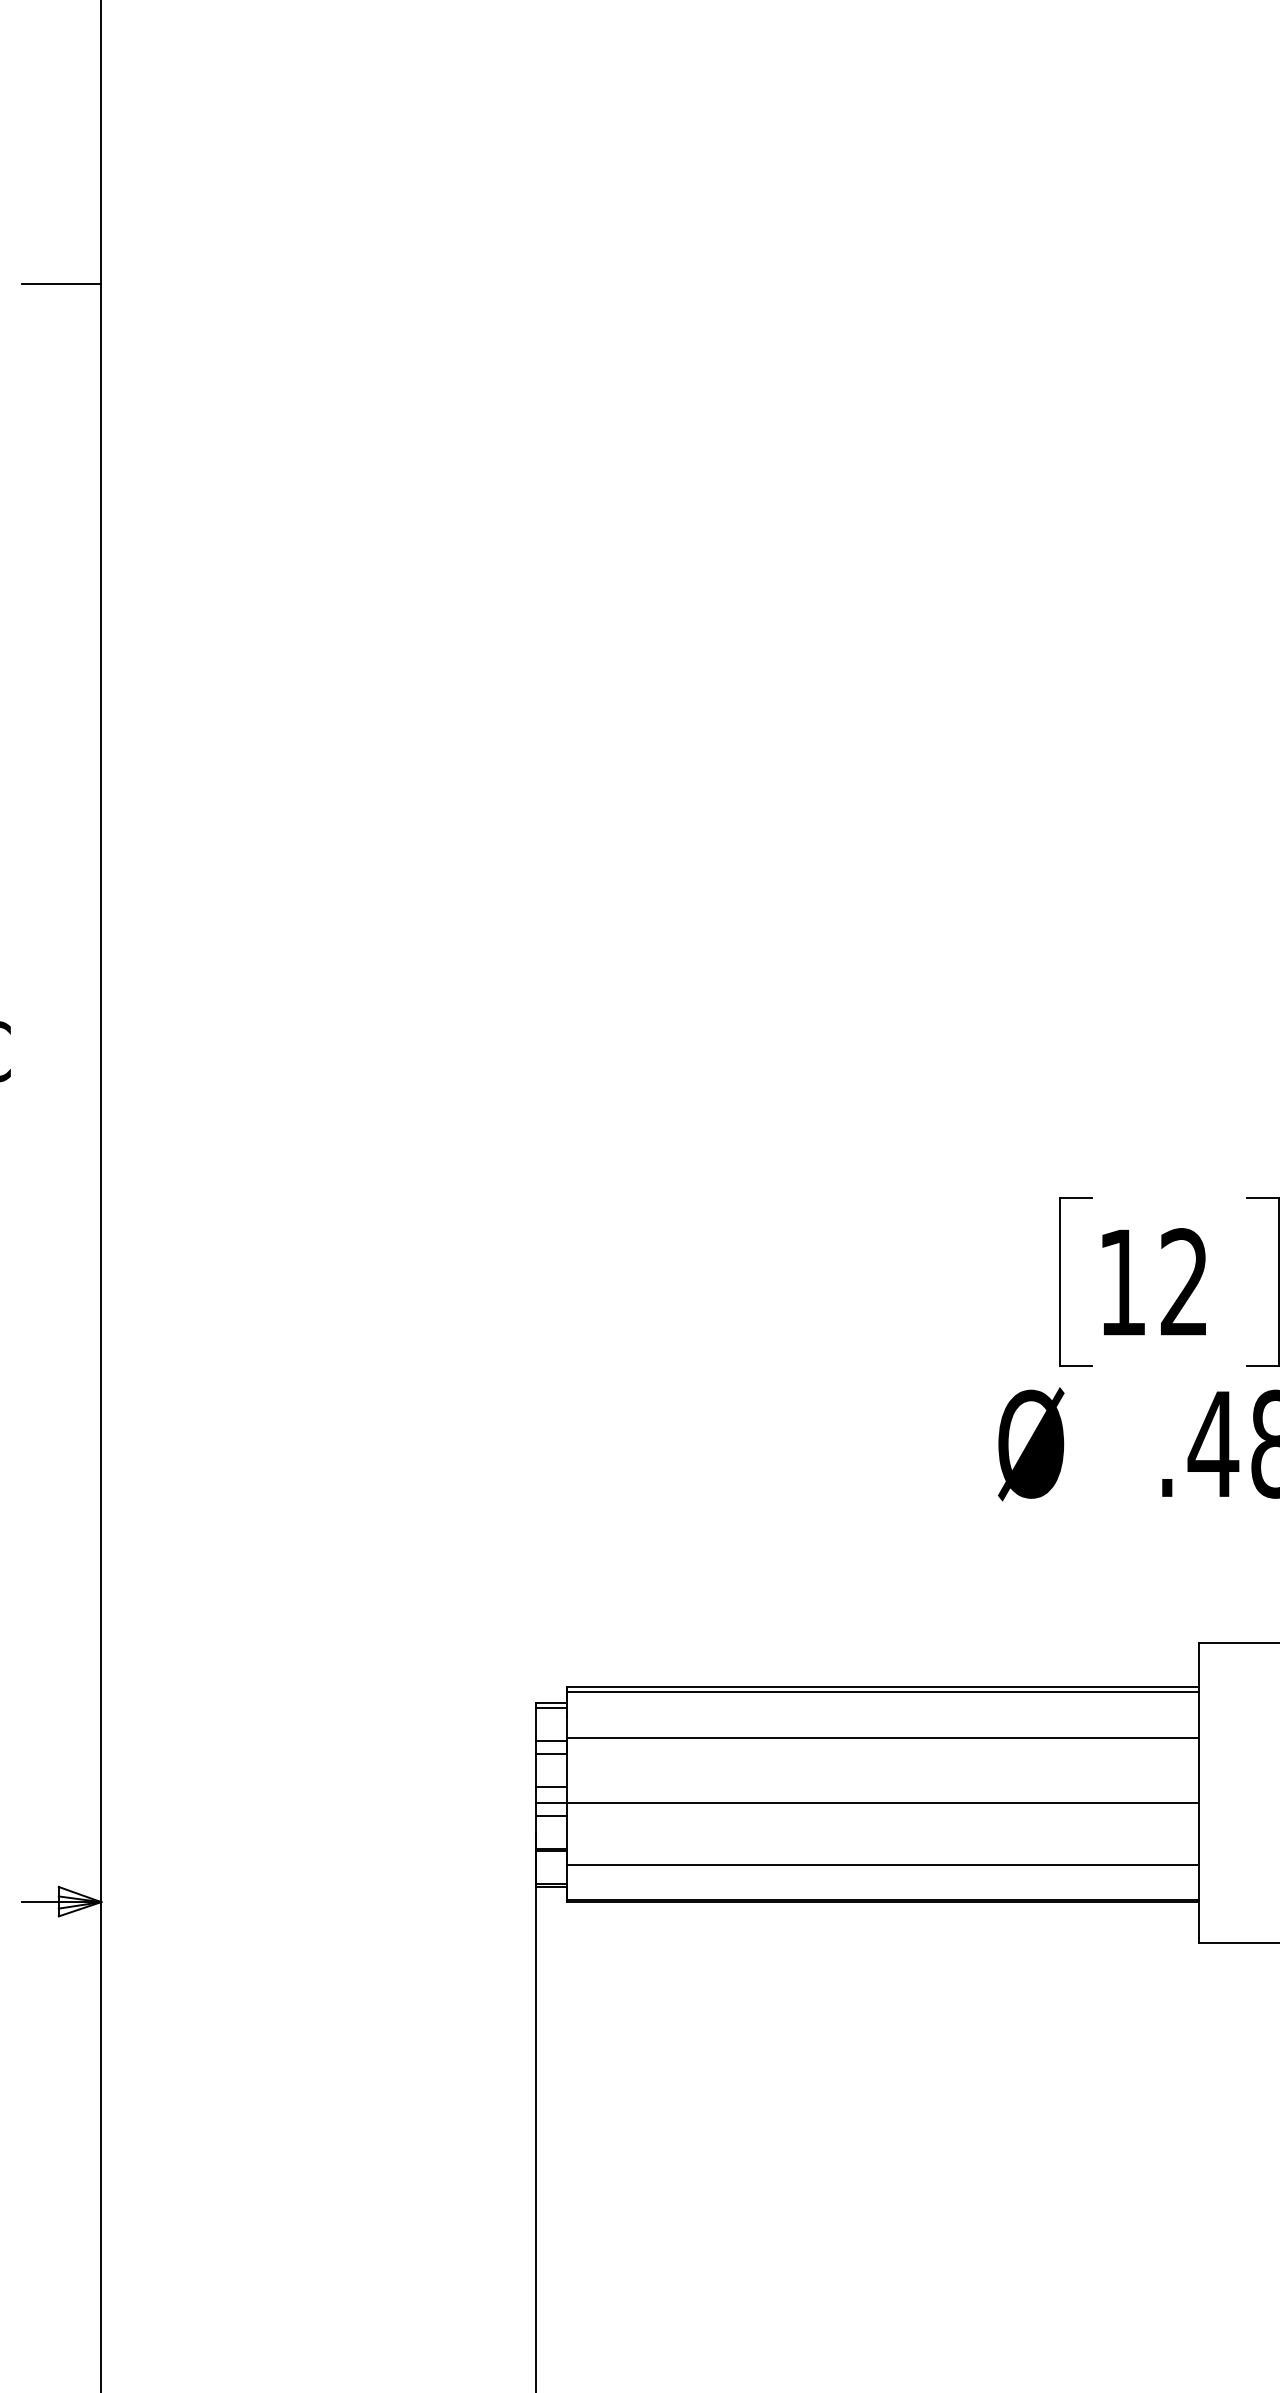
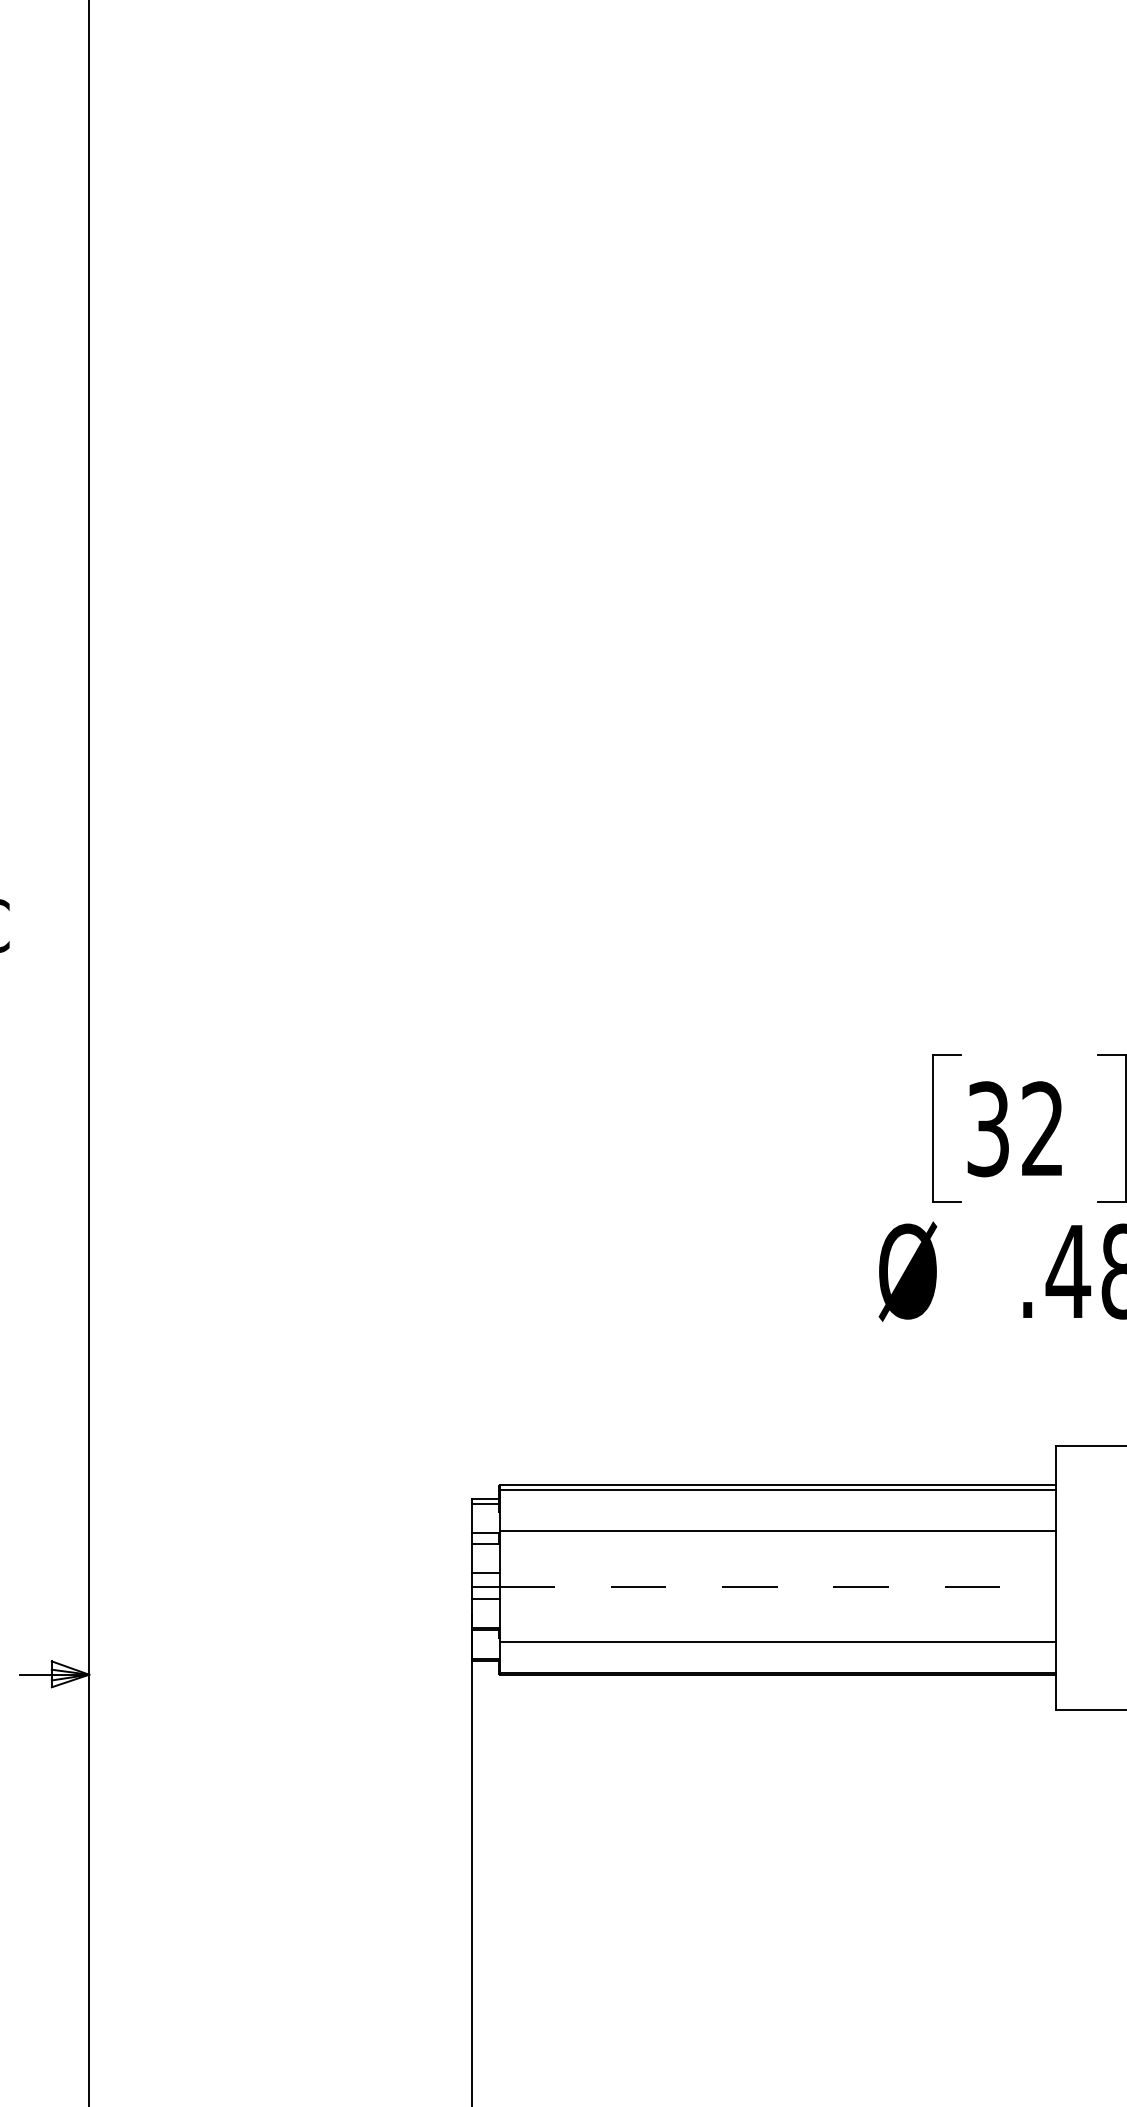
line: (61, 283) -> (54, 249), removed
text: (1122, 1282) -> (988, 1129), 12 -> 32
line: (883, 1802) -> (777, 1587), solid -> dashed

